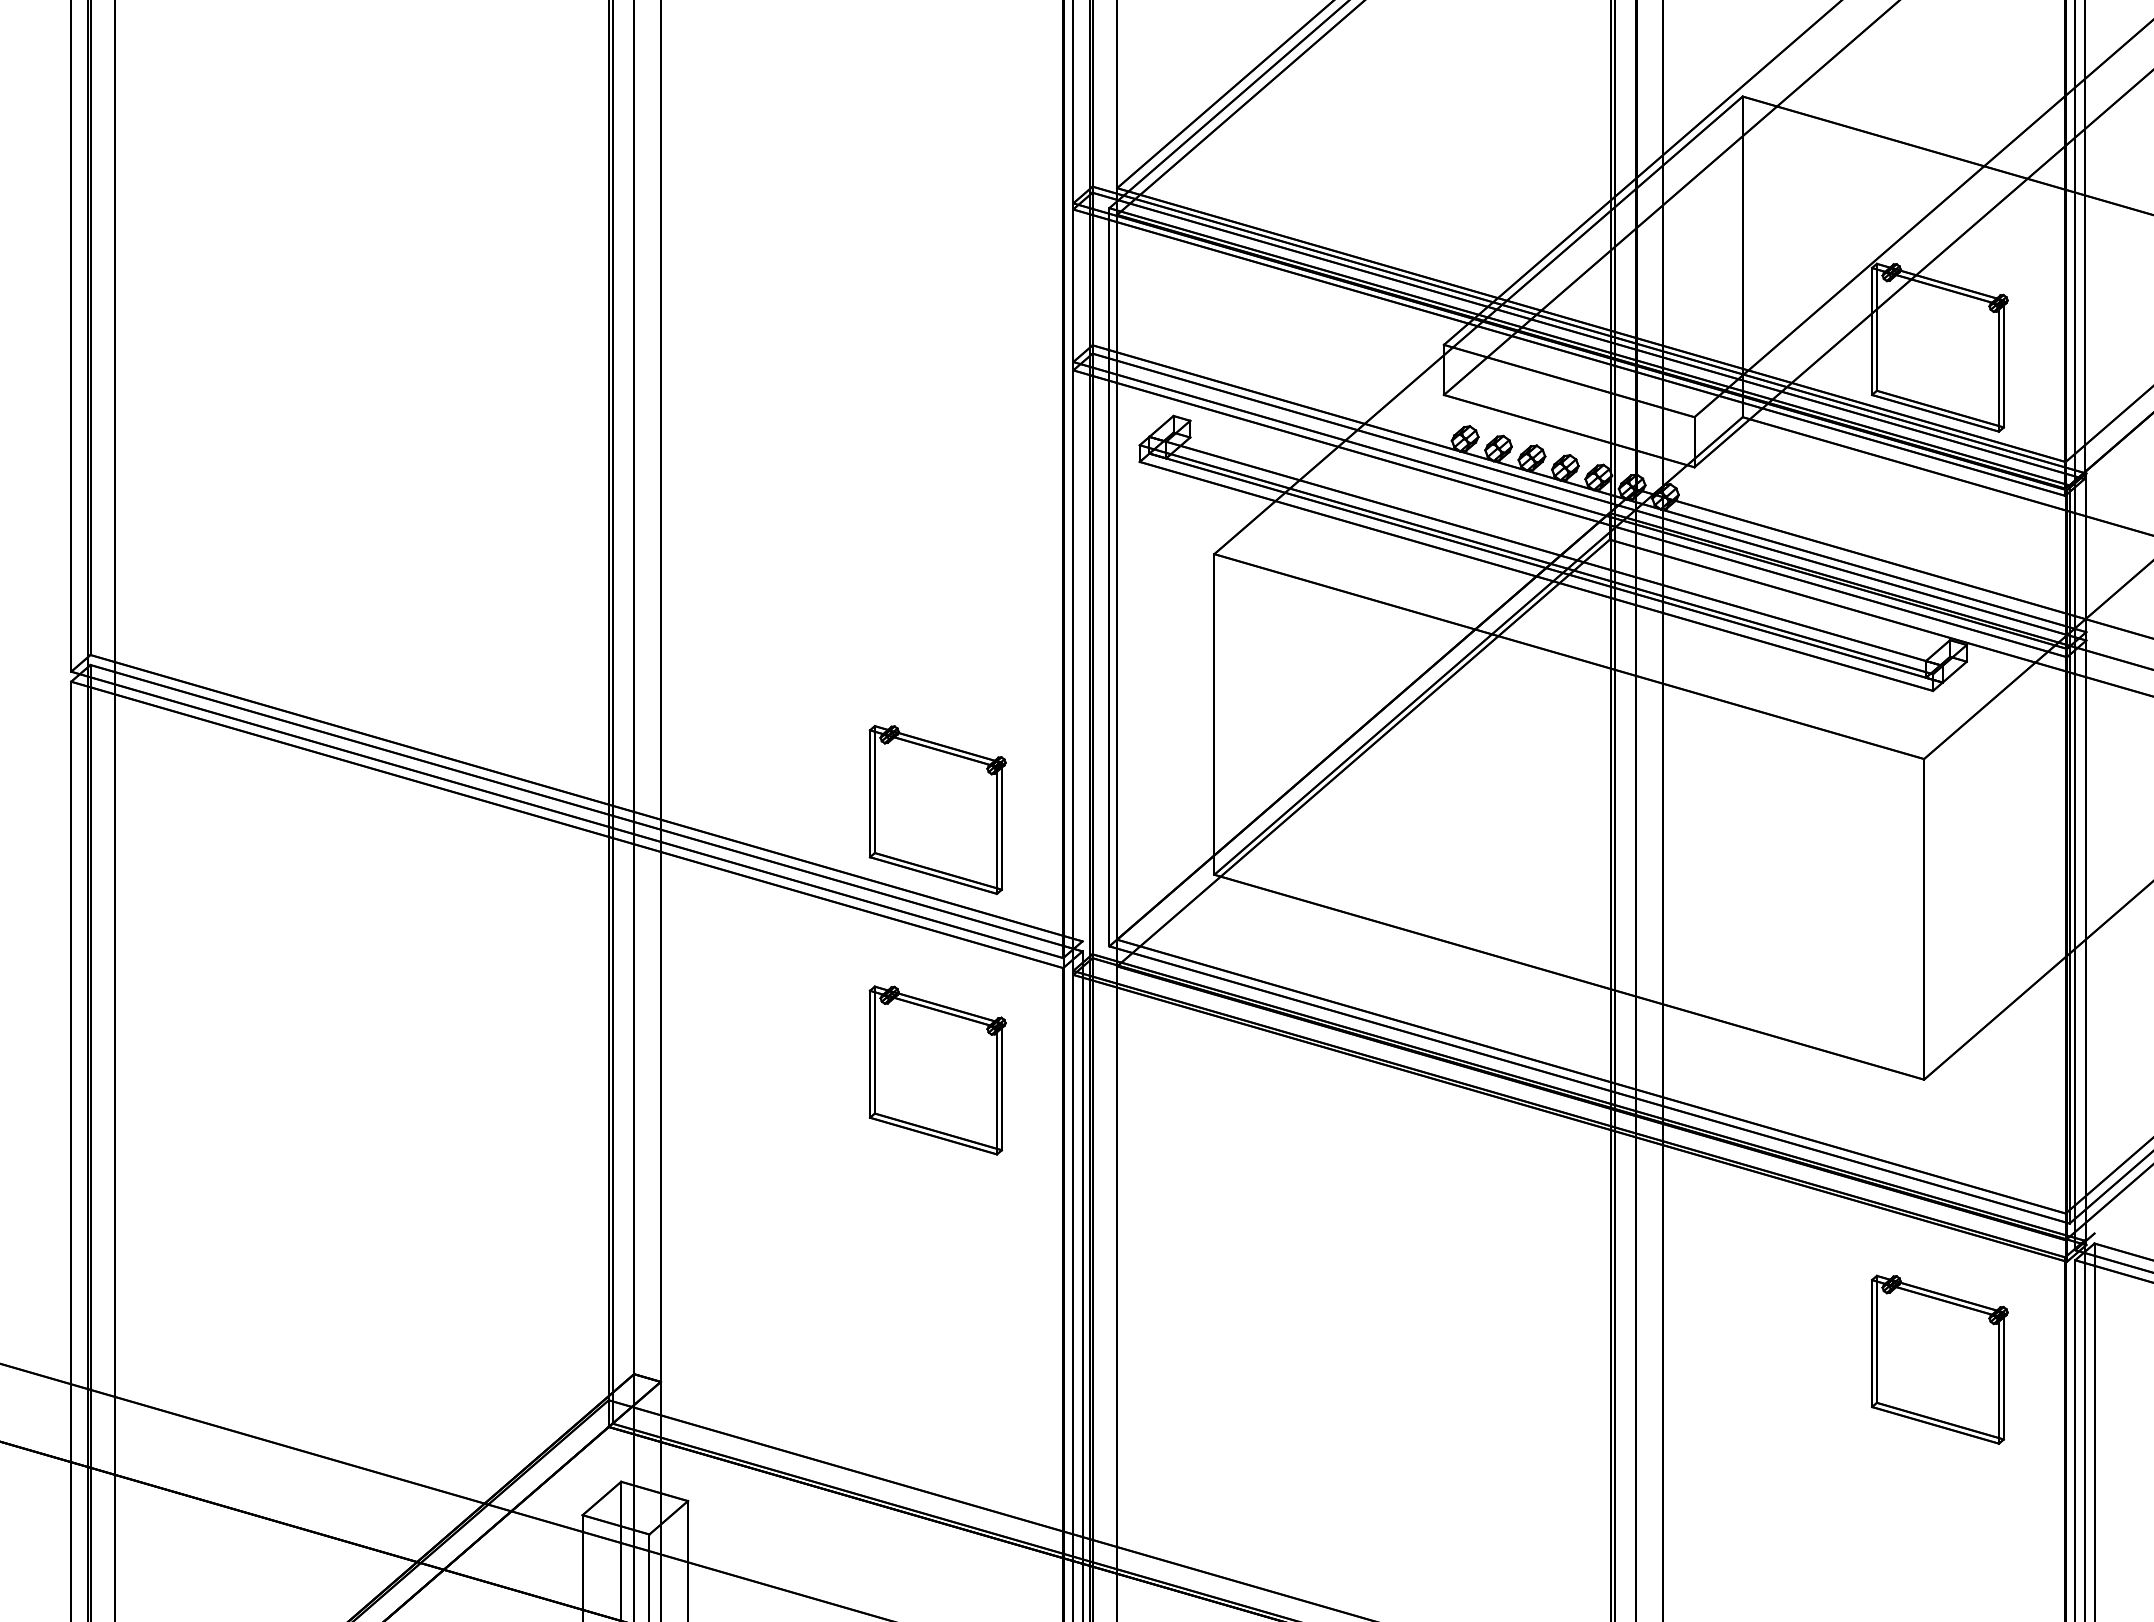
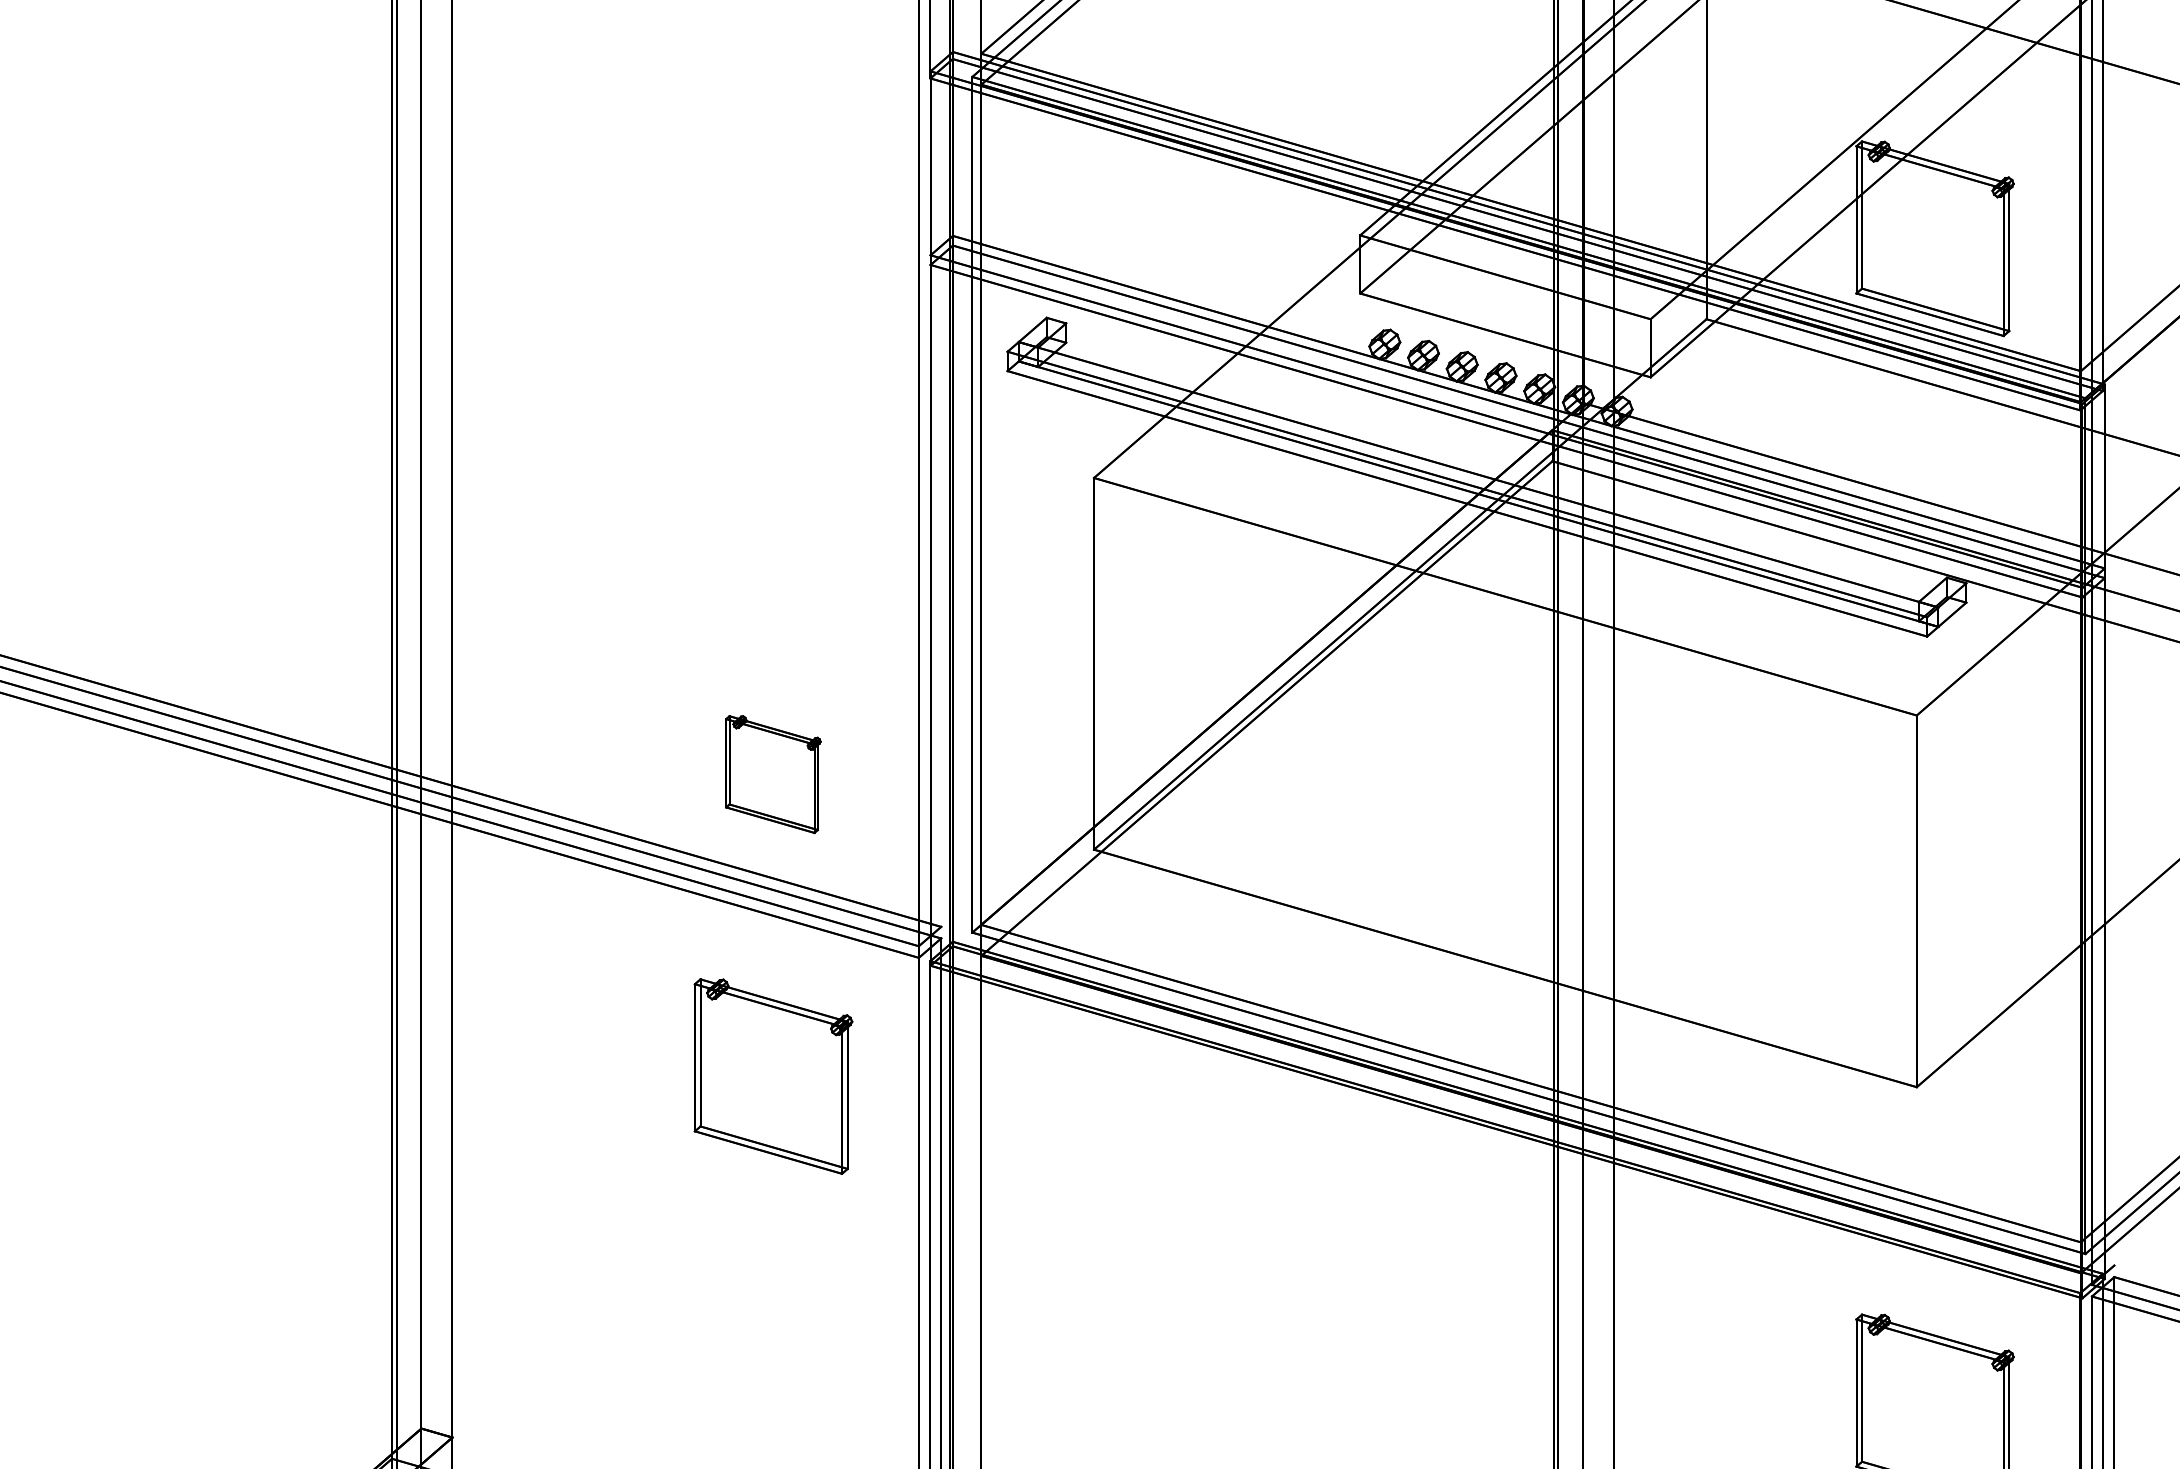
part: (937, 809) -> (773, 773), size x0.6

